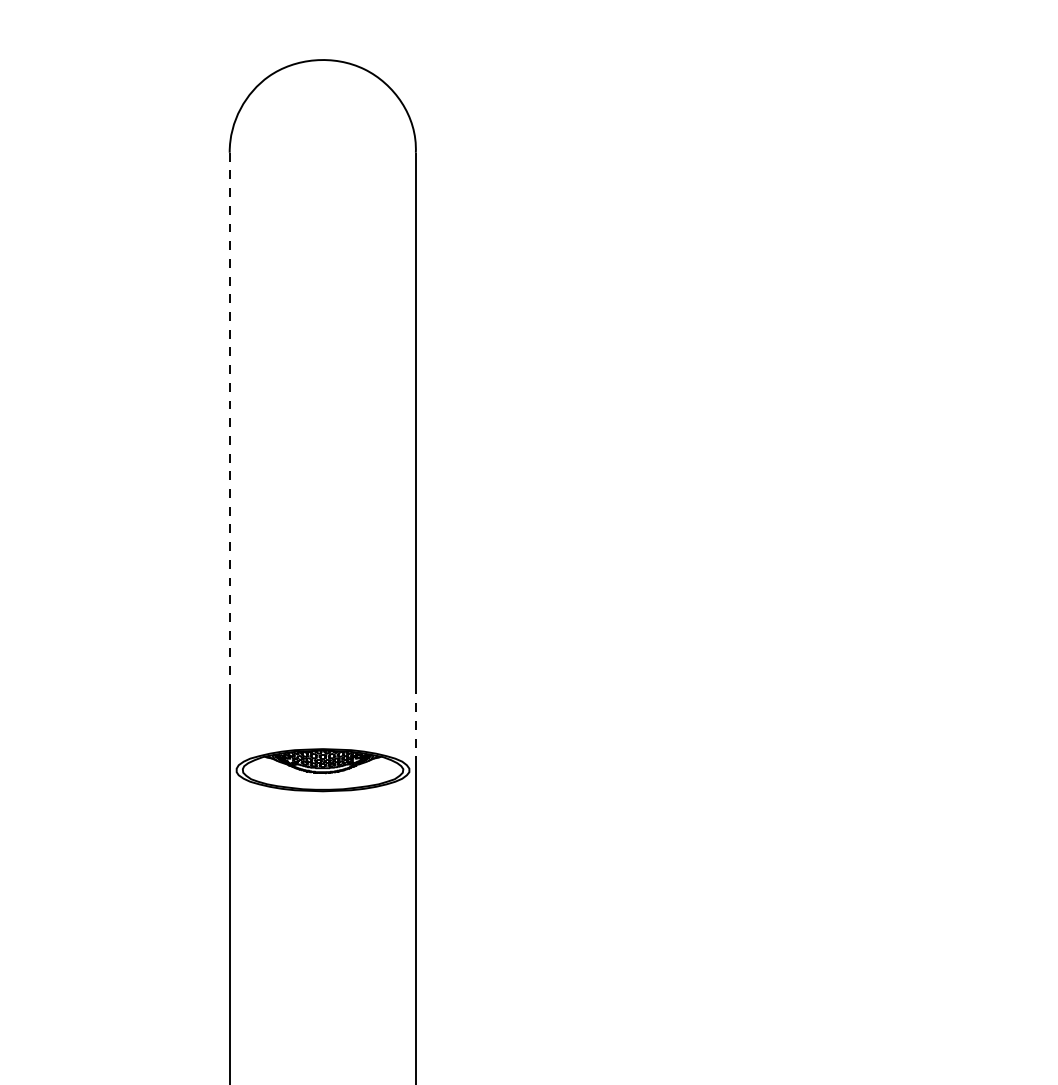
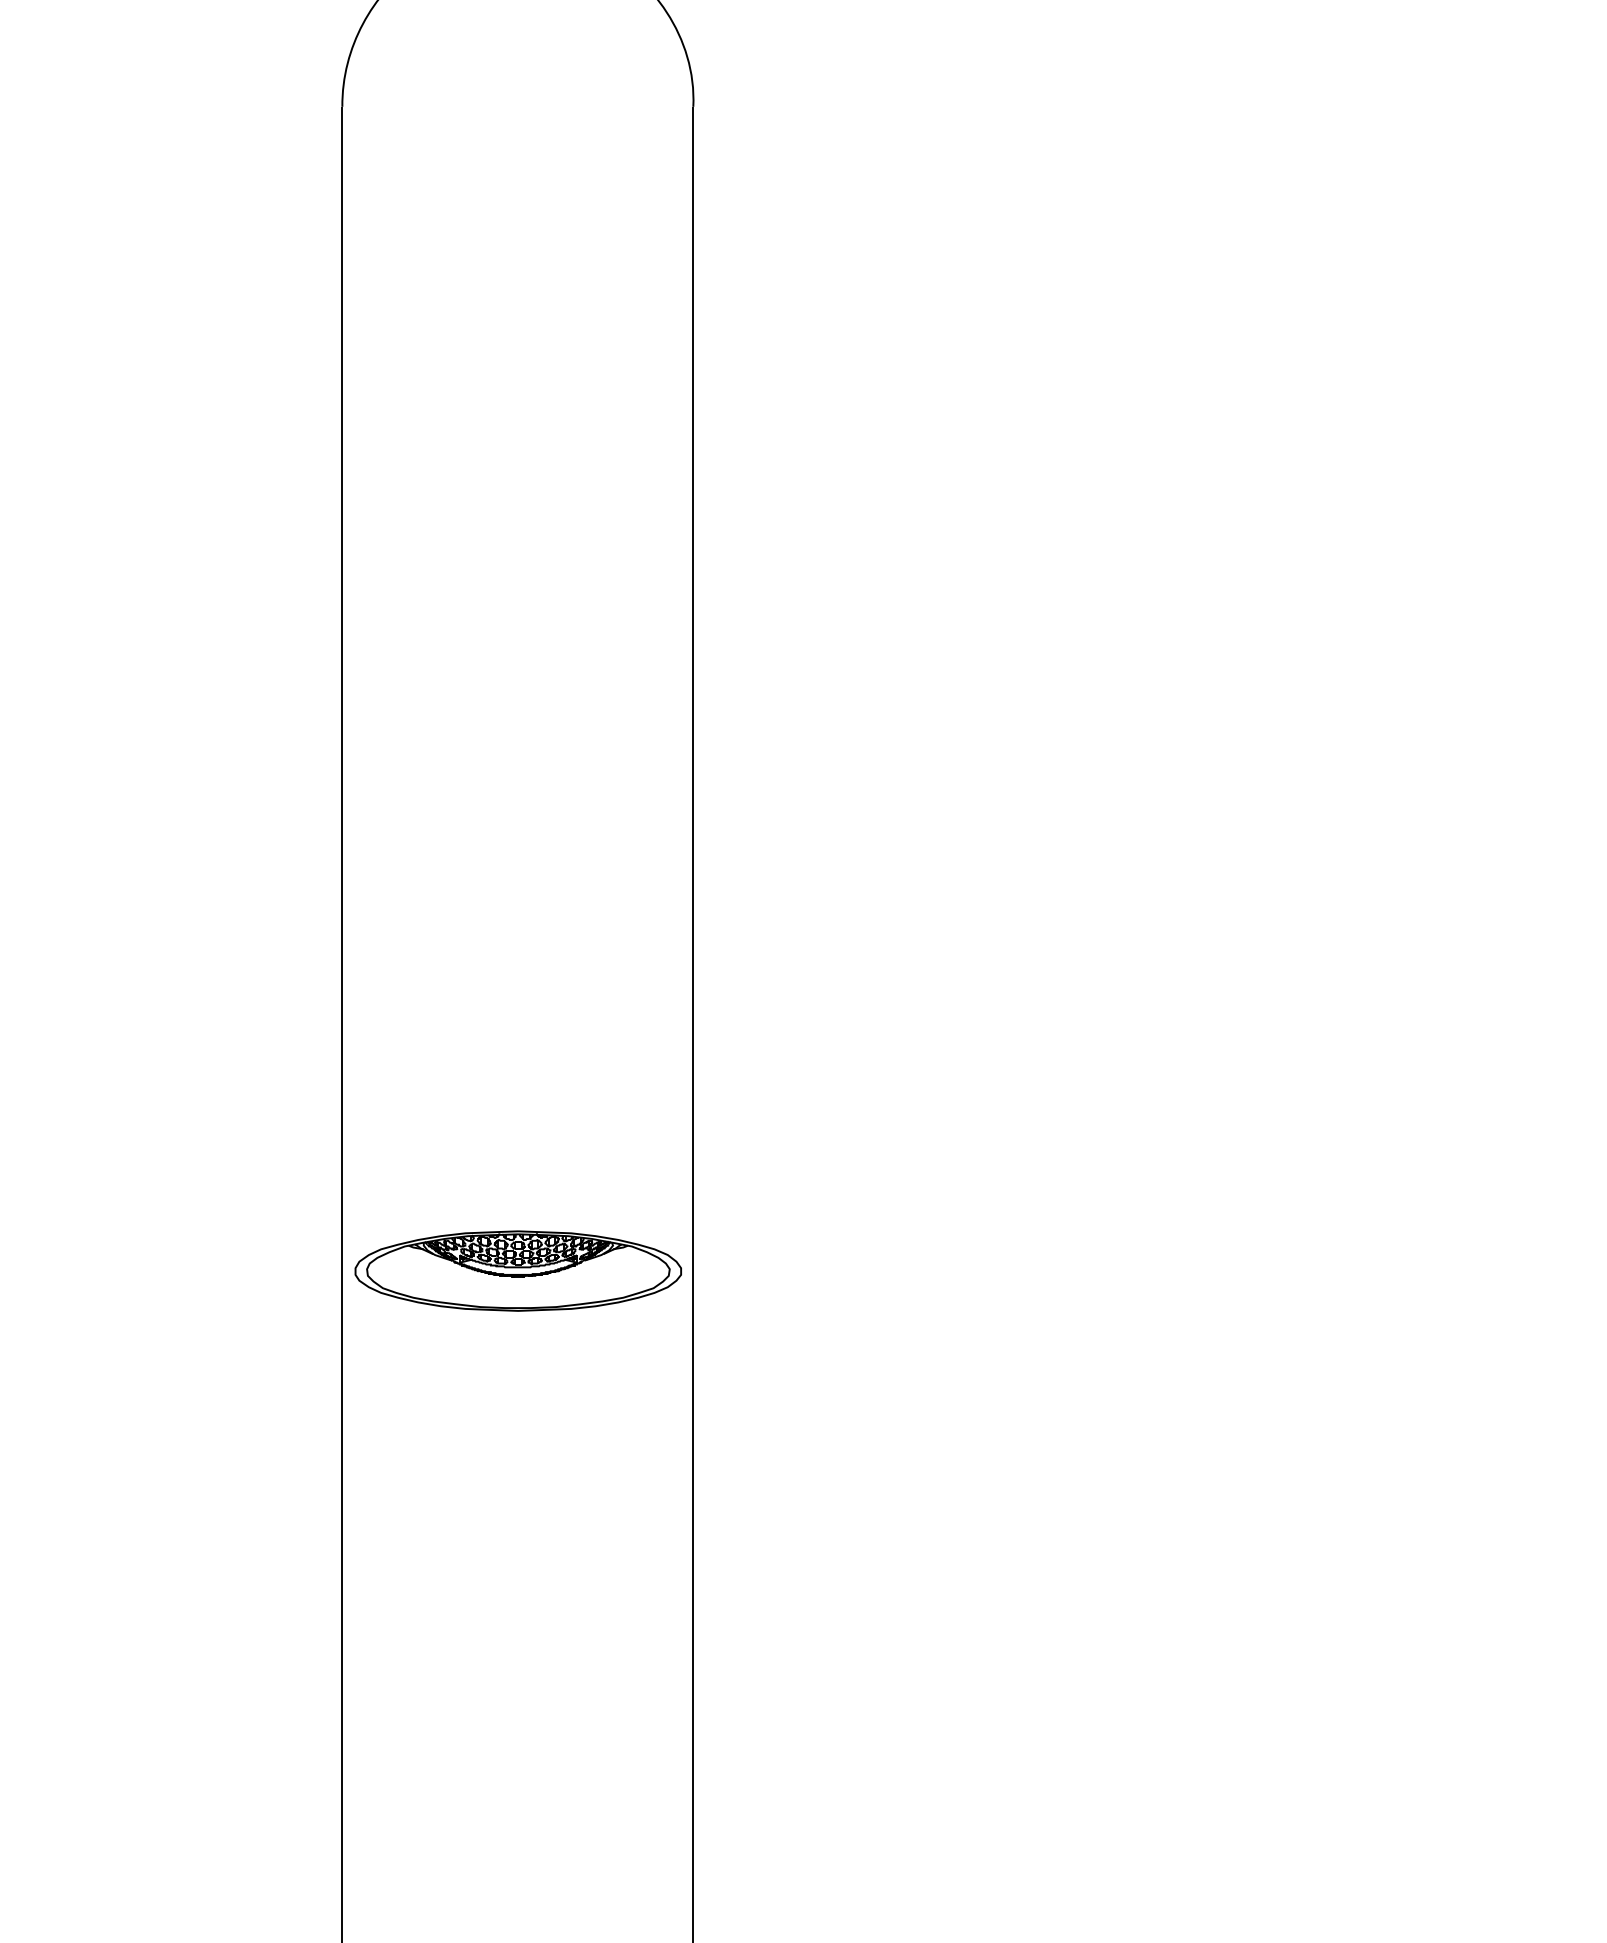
line: (229, 421) -> (341, 613), dashed -> solid
line: (415, 726) -> (692, 1188), dashed -> solid

